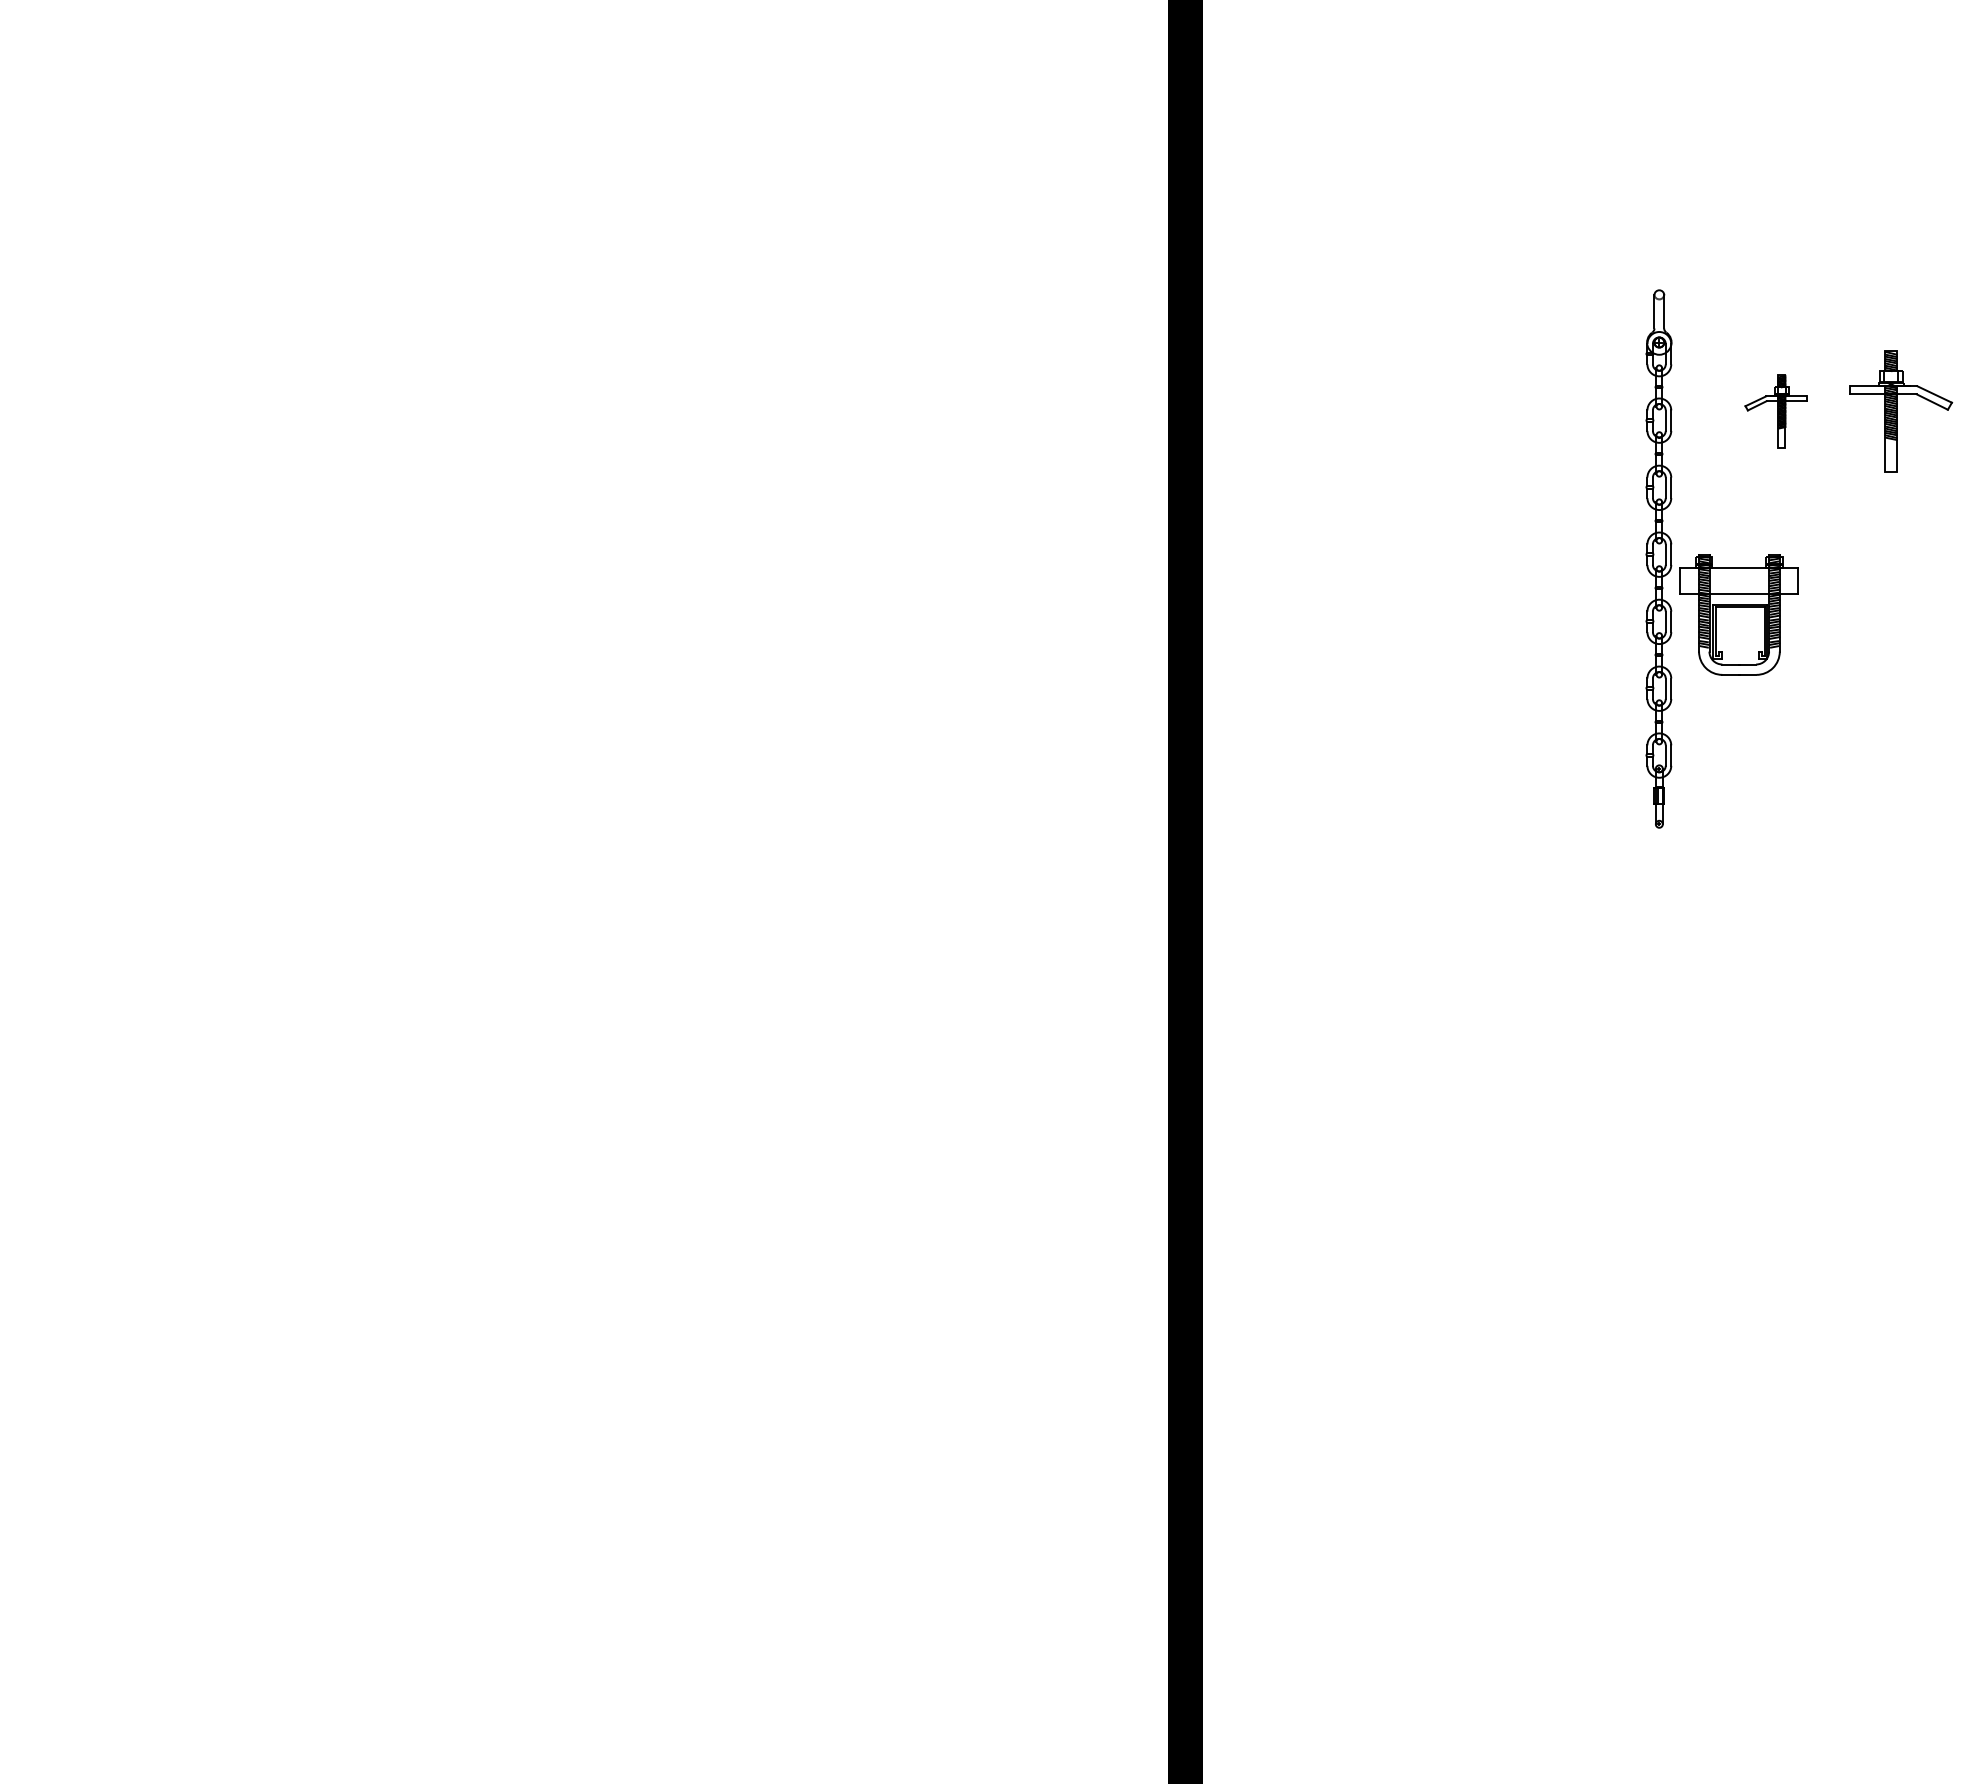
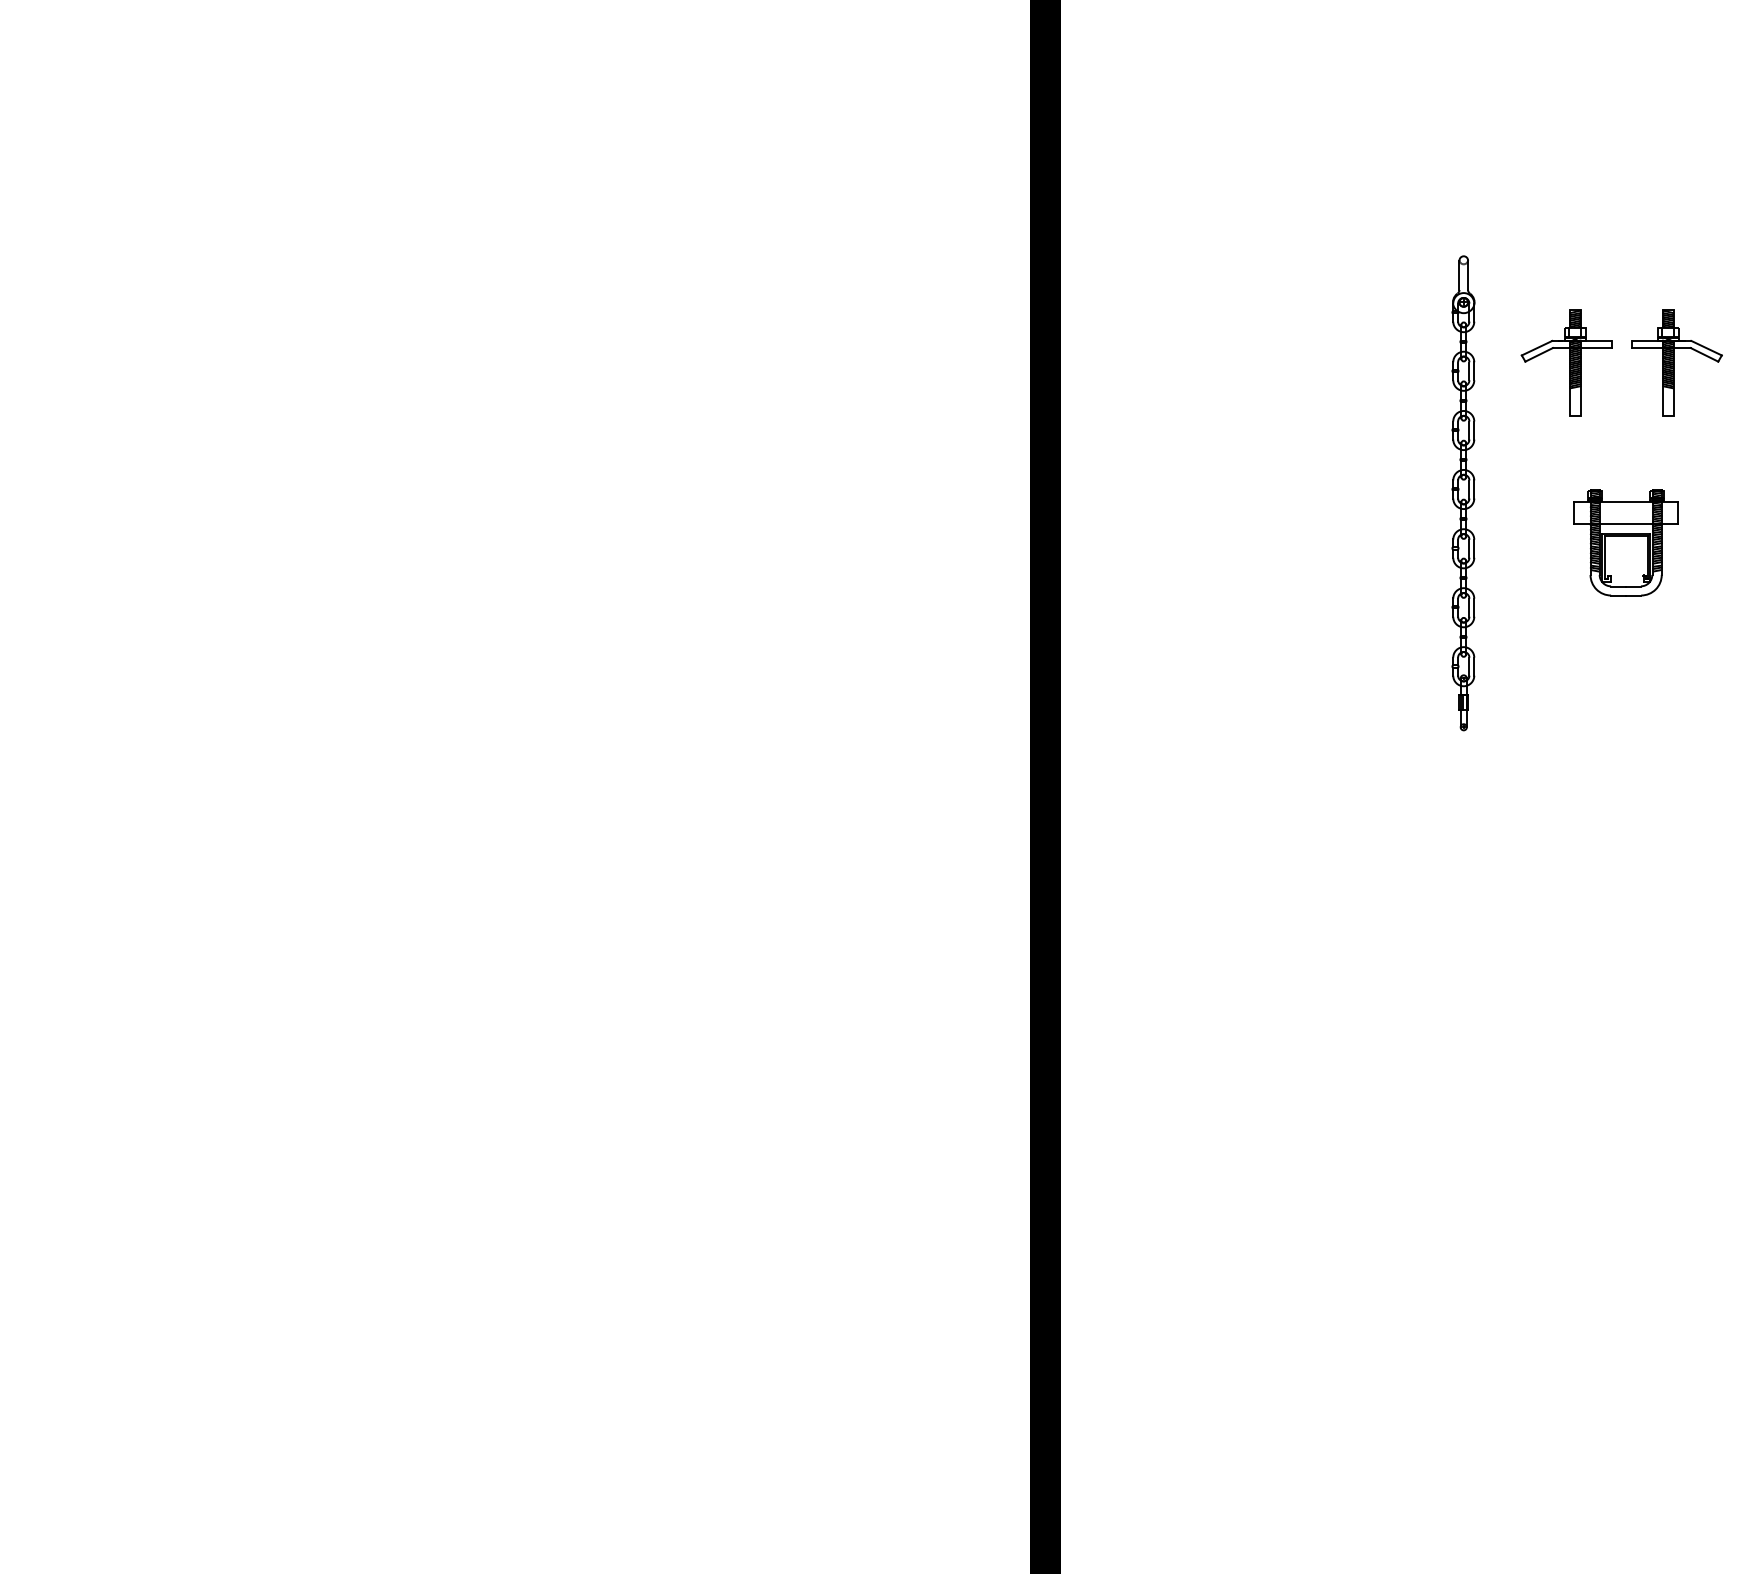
part: (1775, 411) -> (1566, 363), size x1.67
part: (1738, 614) -> (1625, 542), moved

